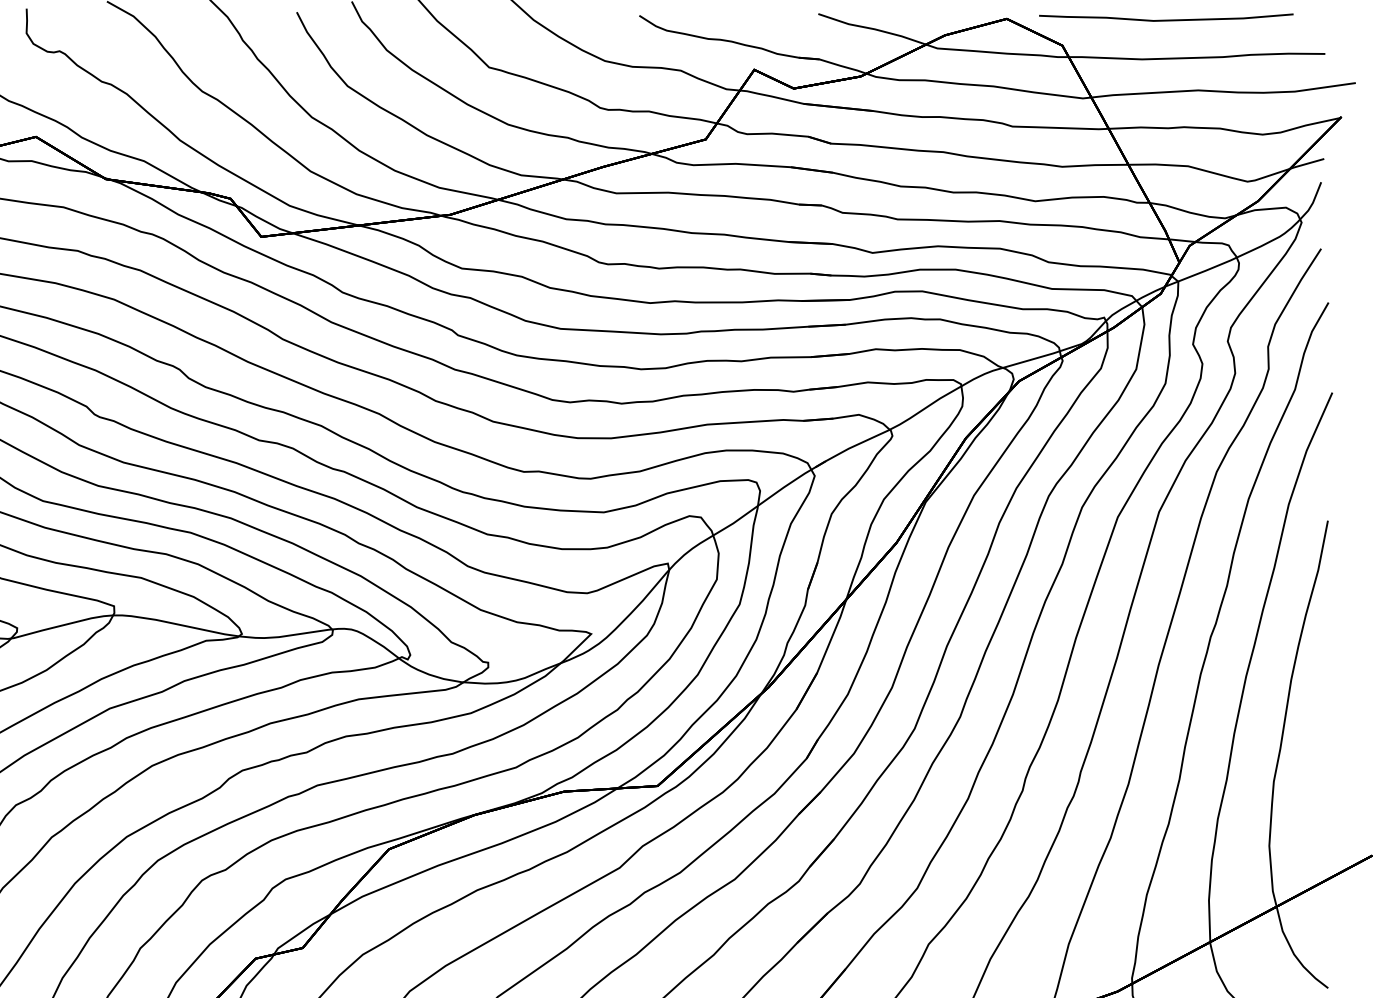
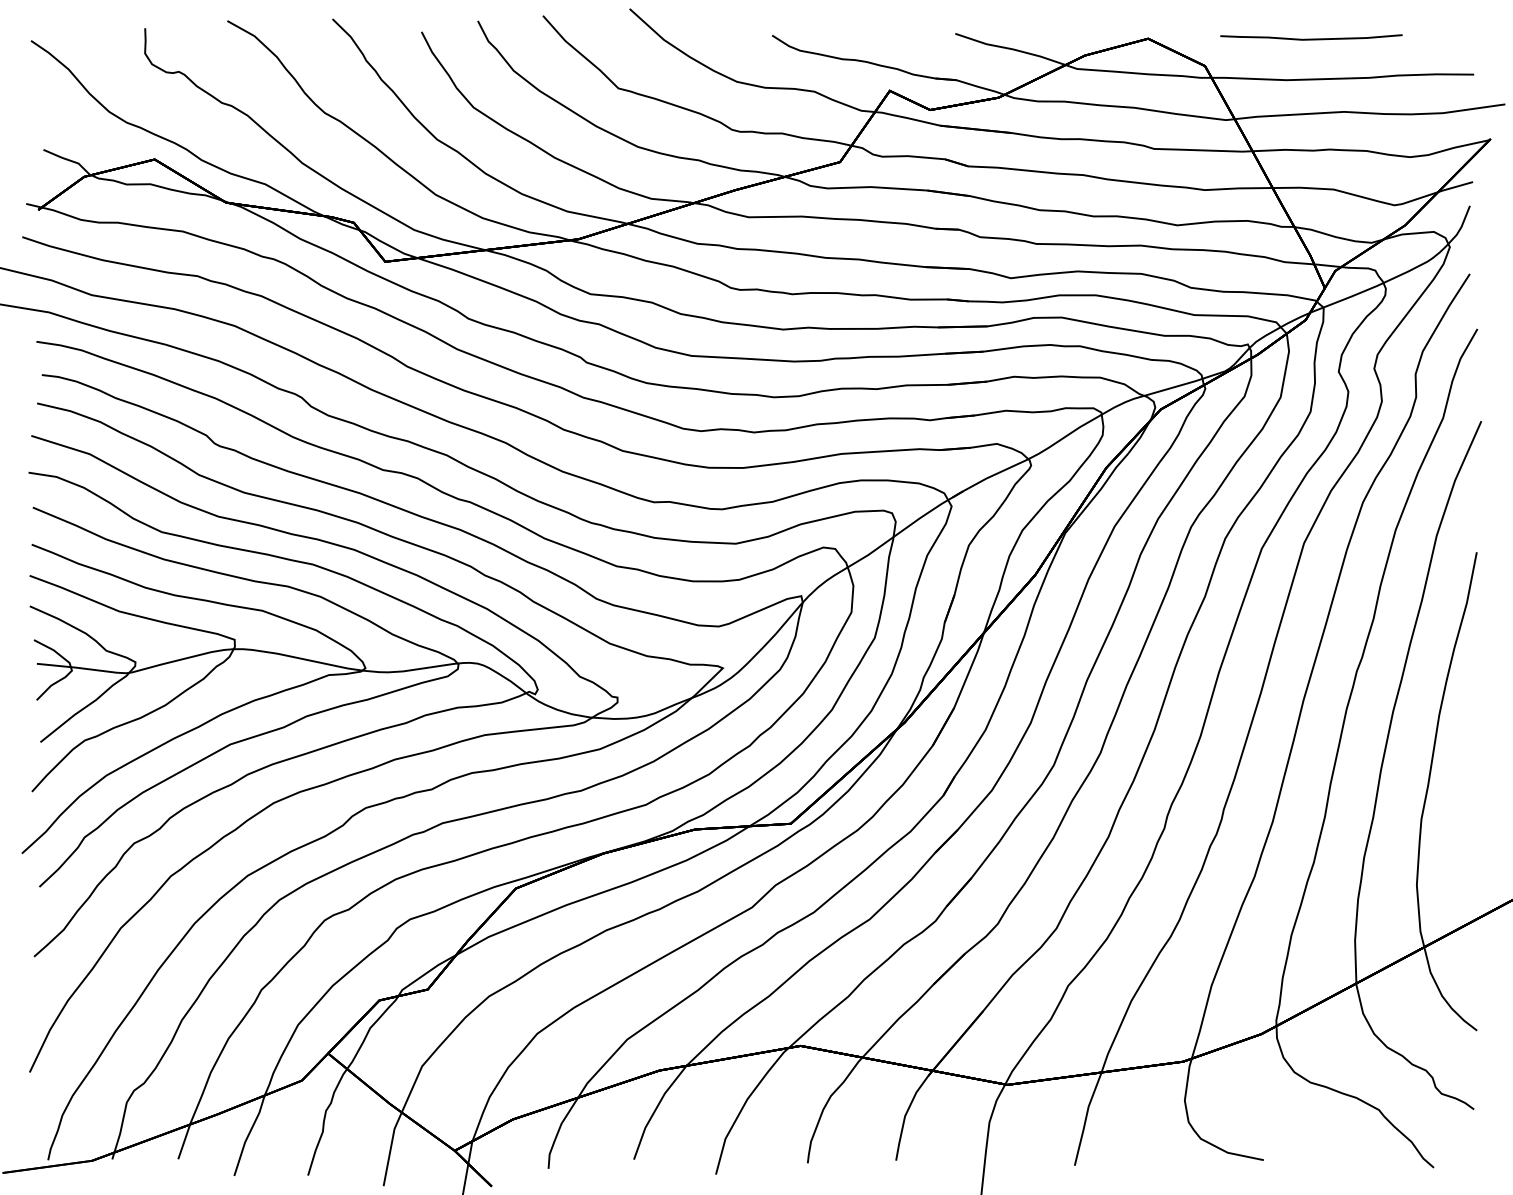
part: (1166, 17) -> (1311, 37), size x0.7

